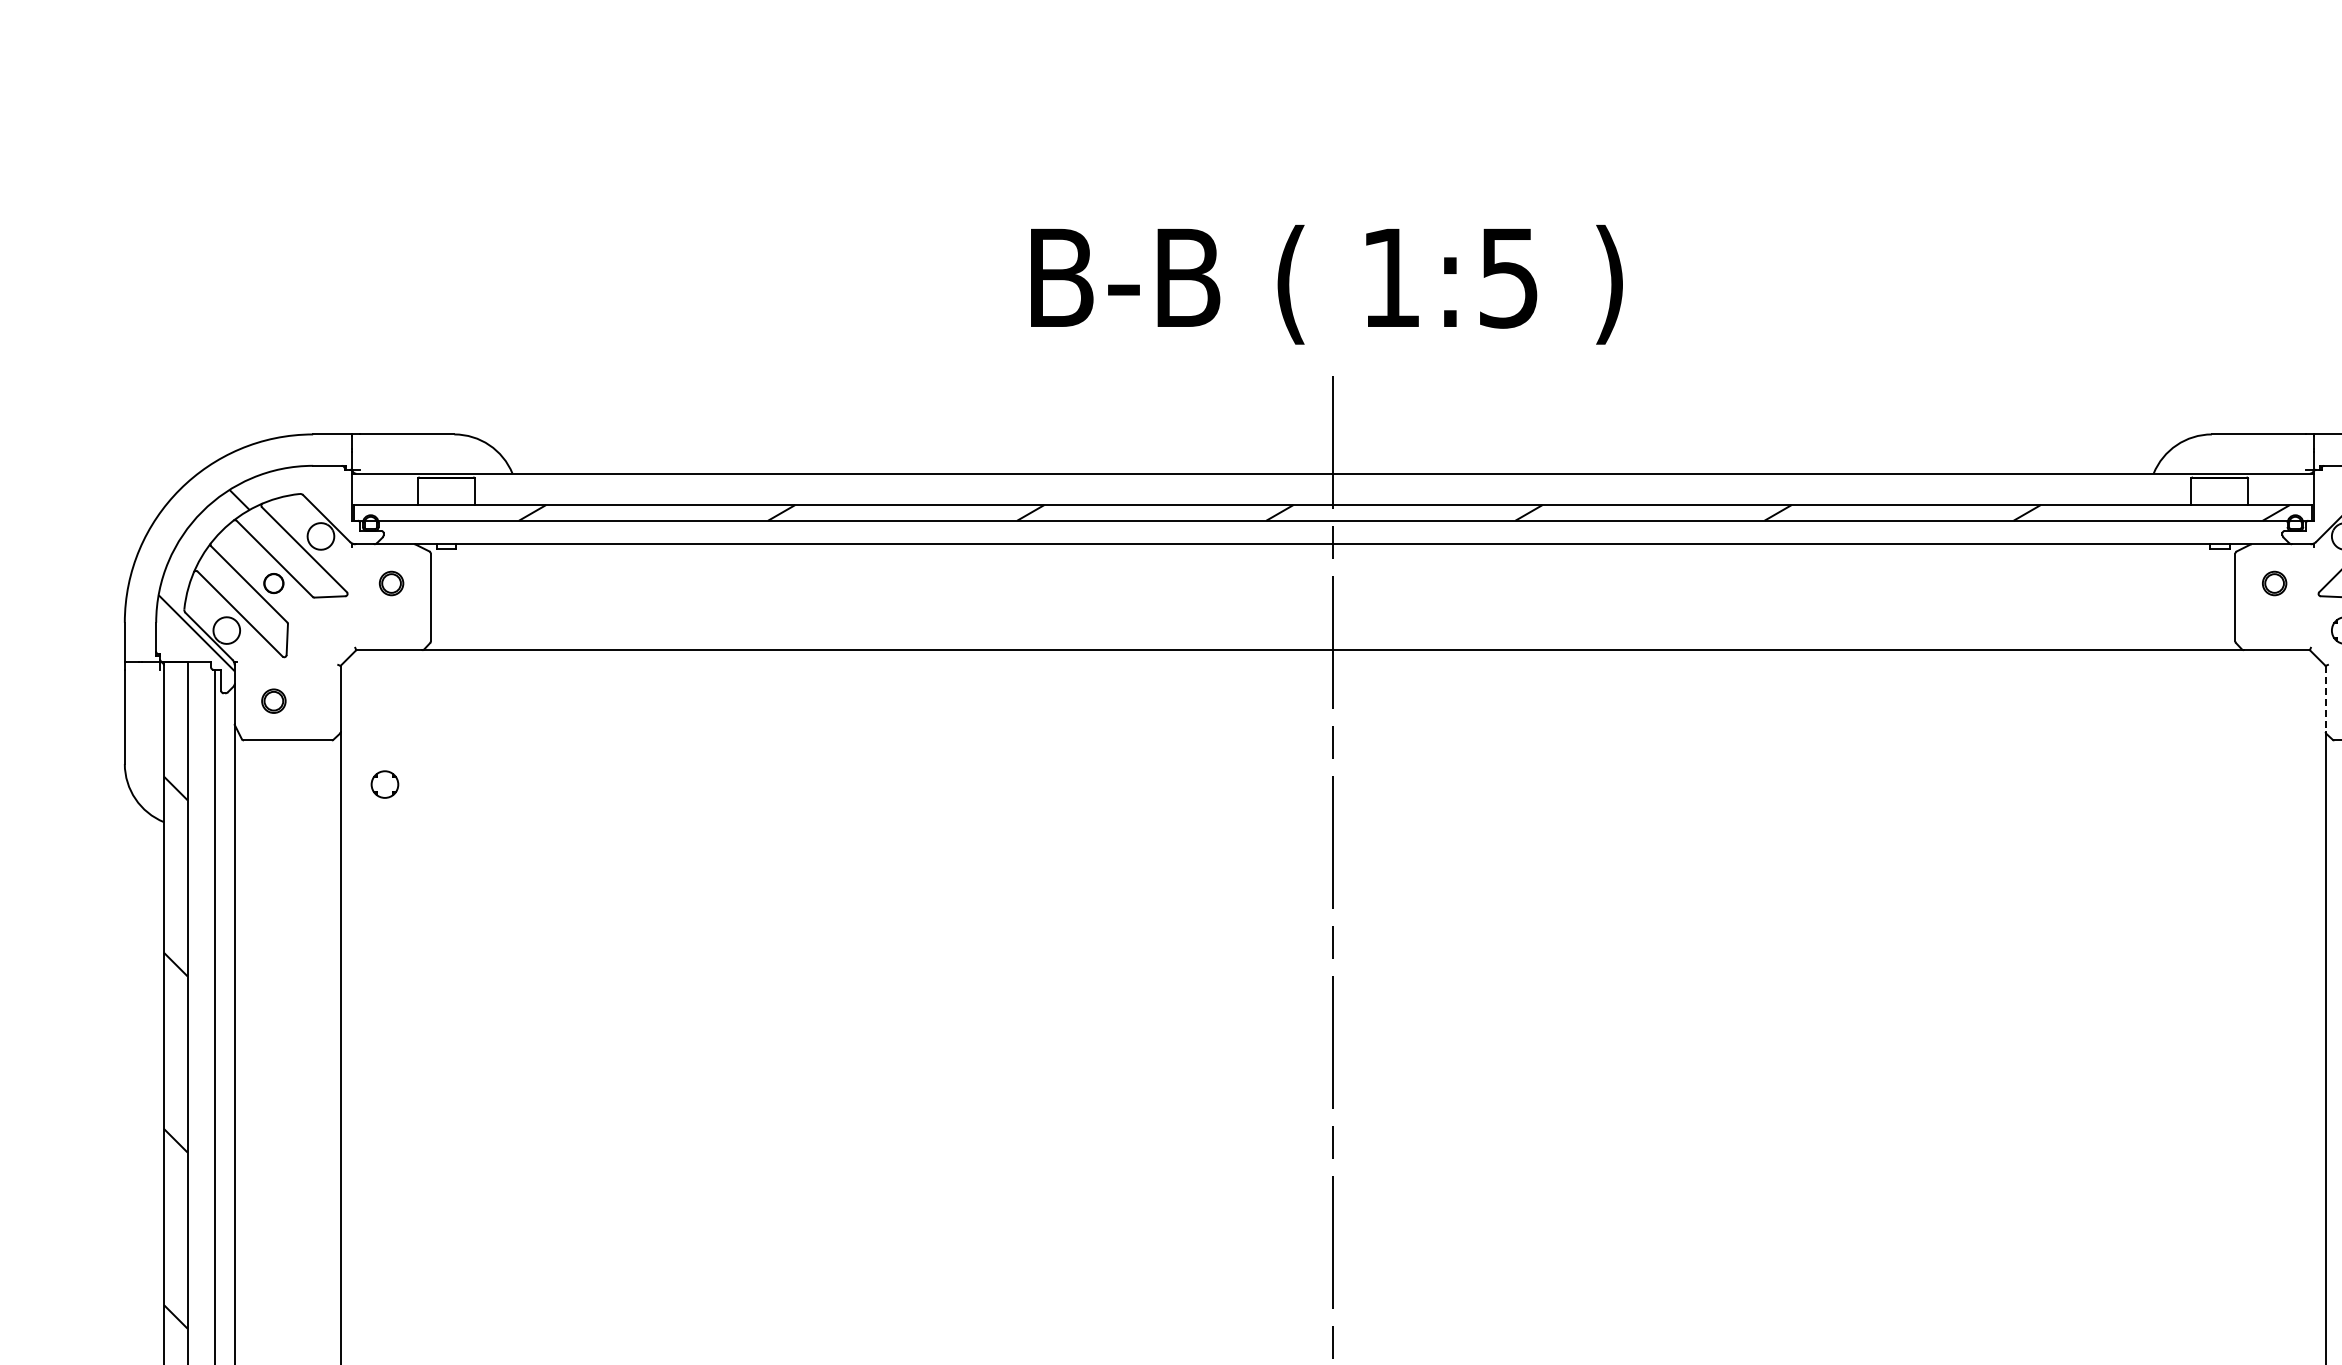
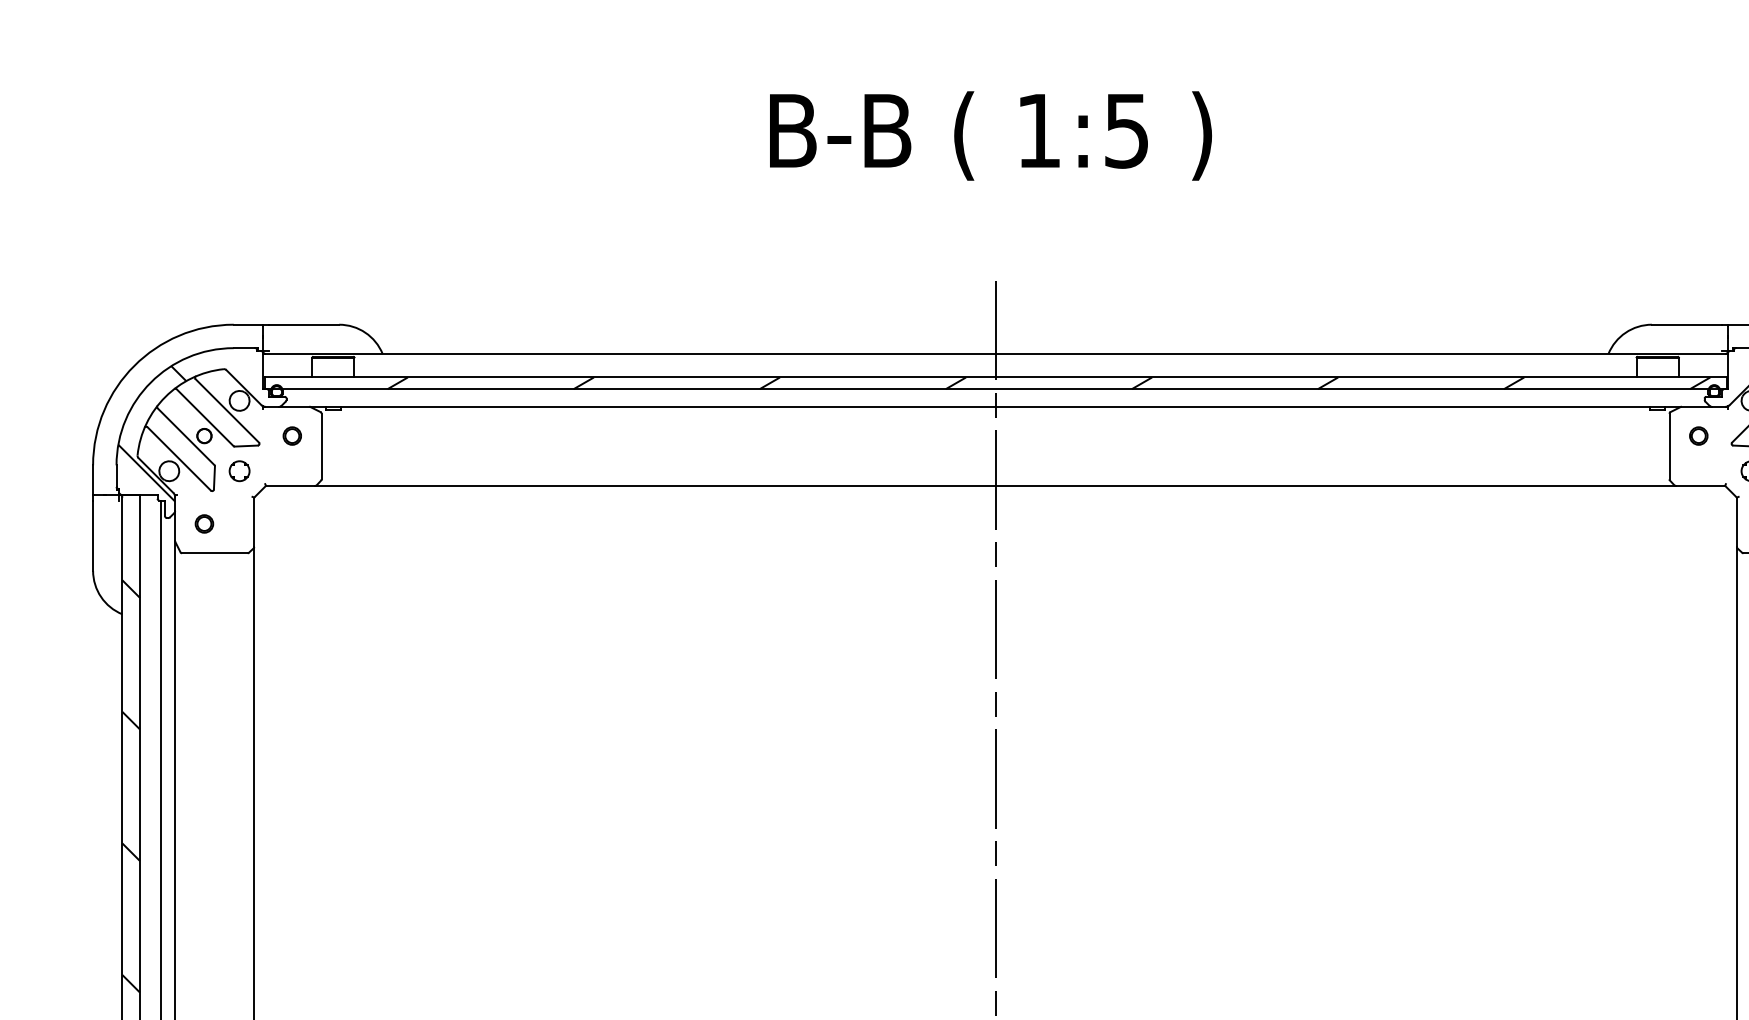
text: (1326, 284) -> (990, 135), moved
line: (2325, 699) -> (1736, 522), dashed -> solid
part: (384, 784) -> (239, 471), moved

